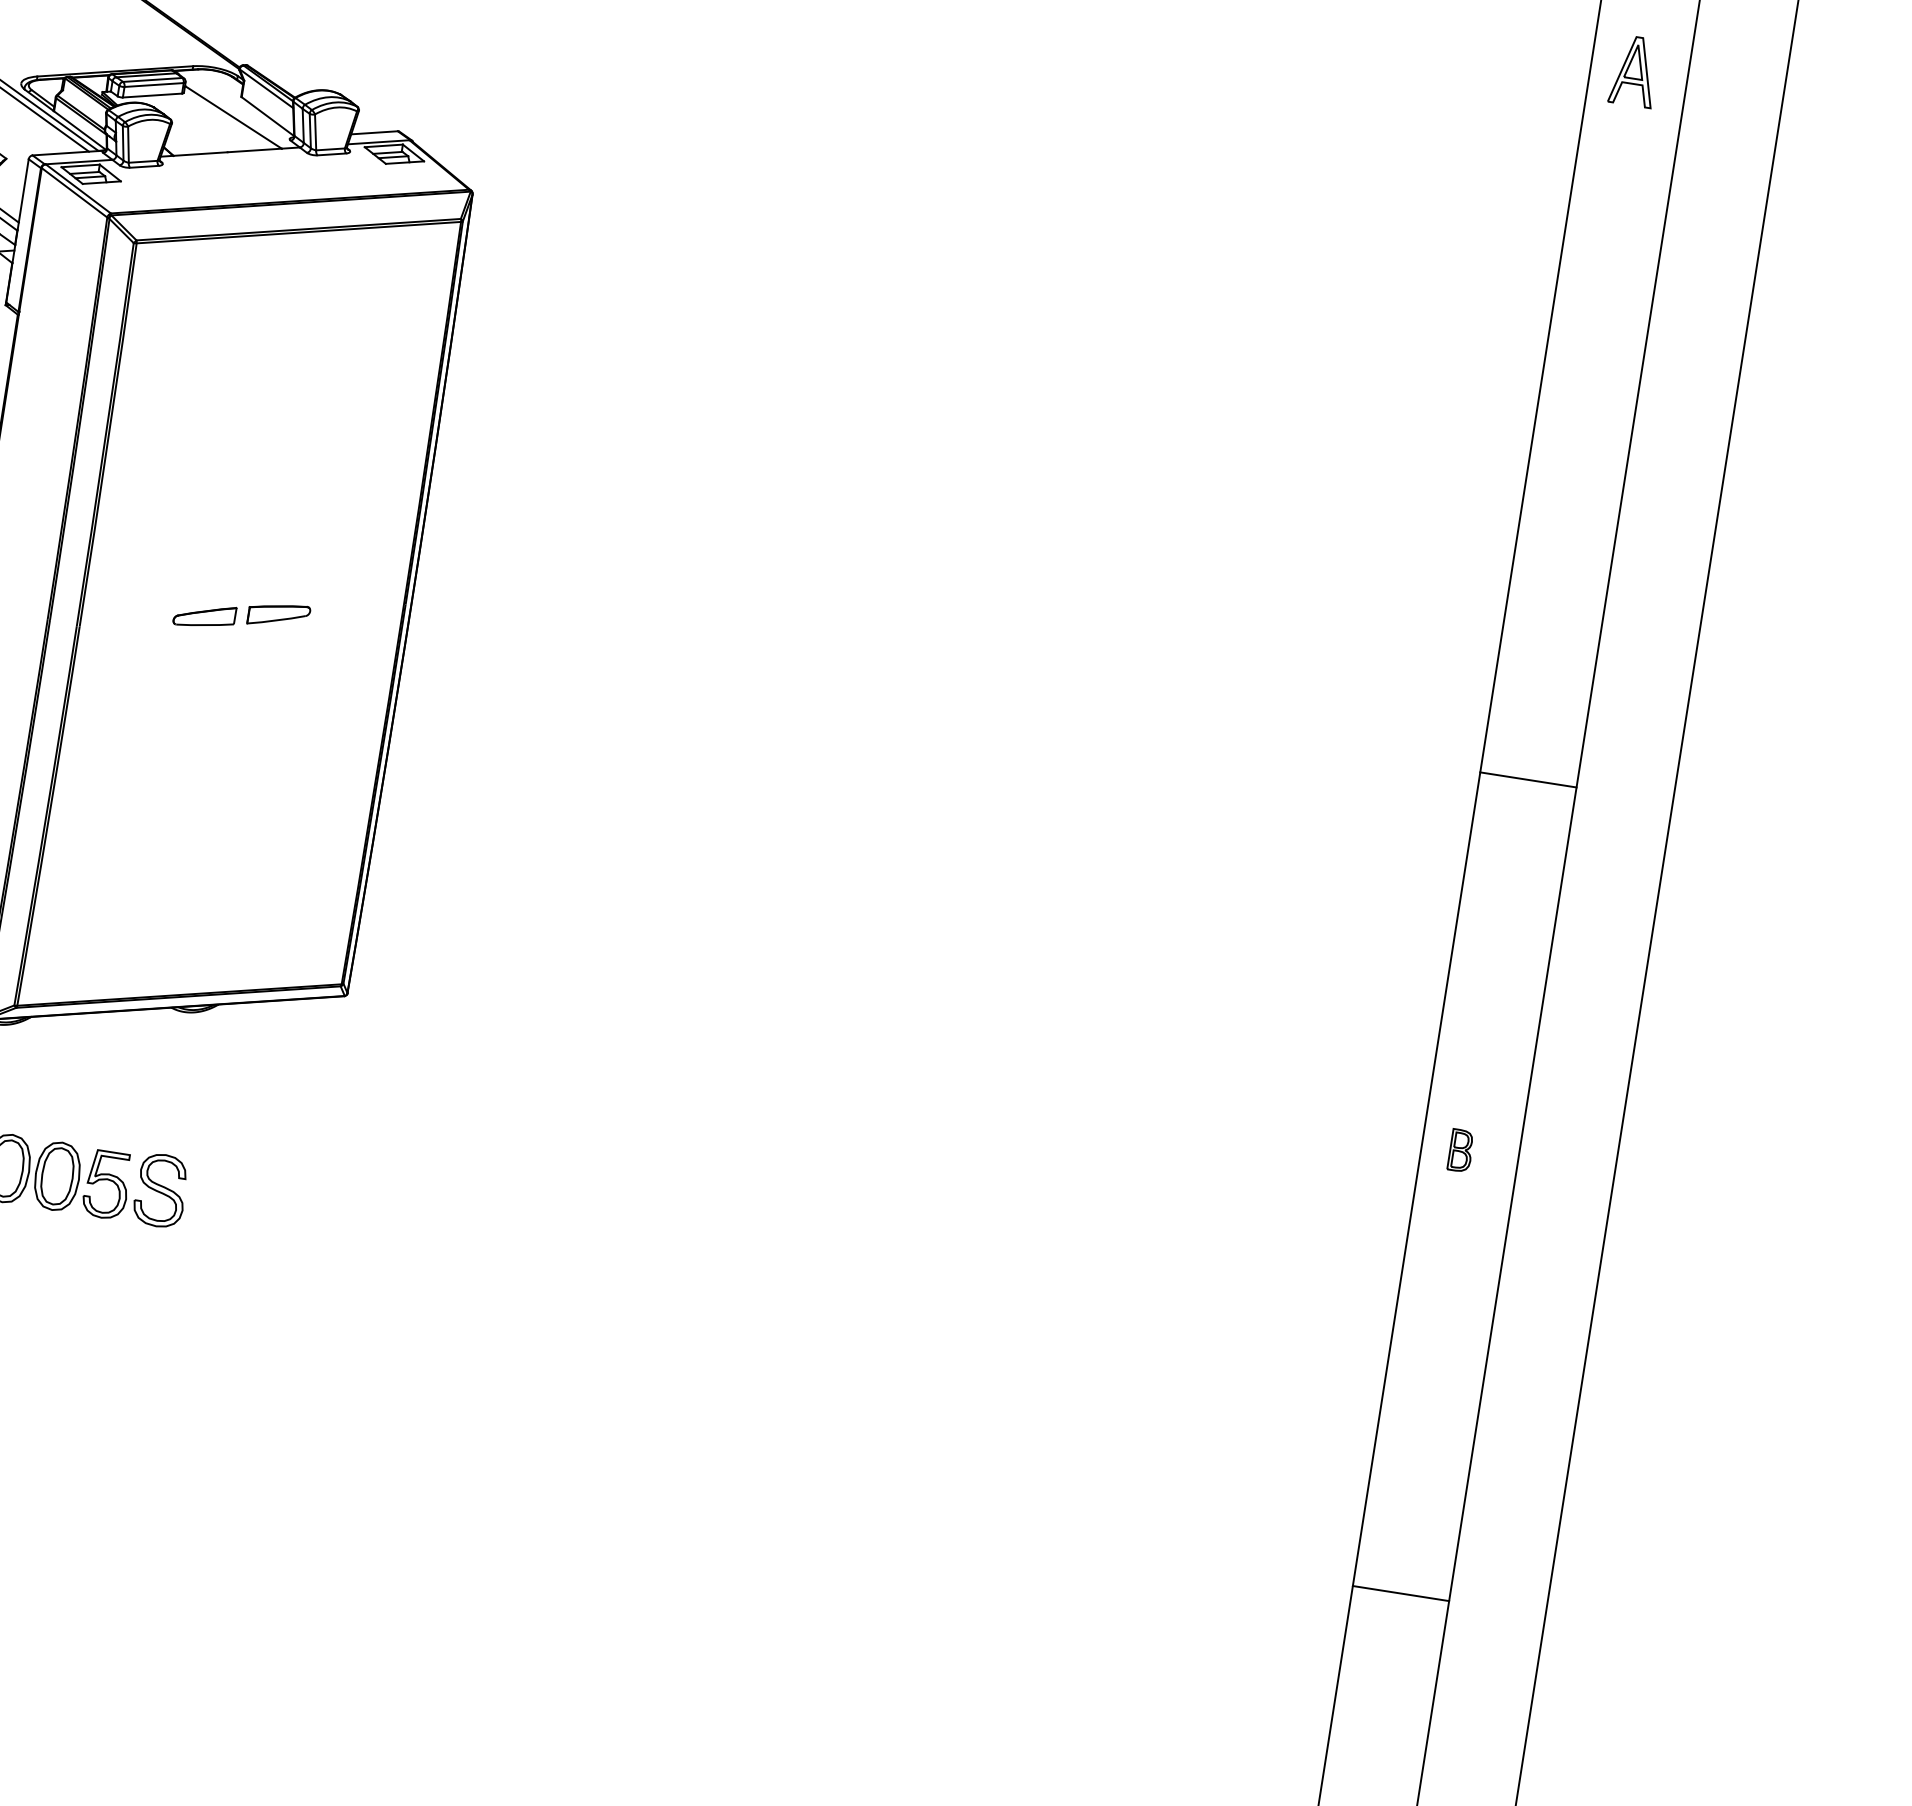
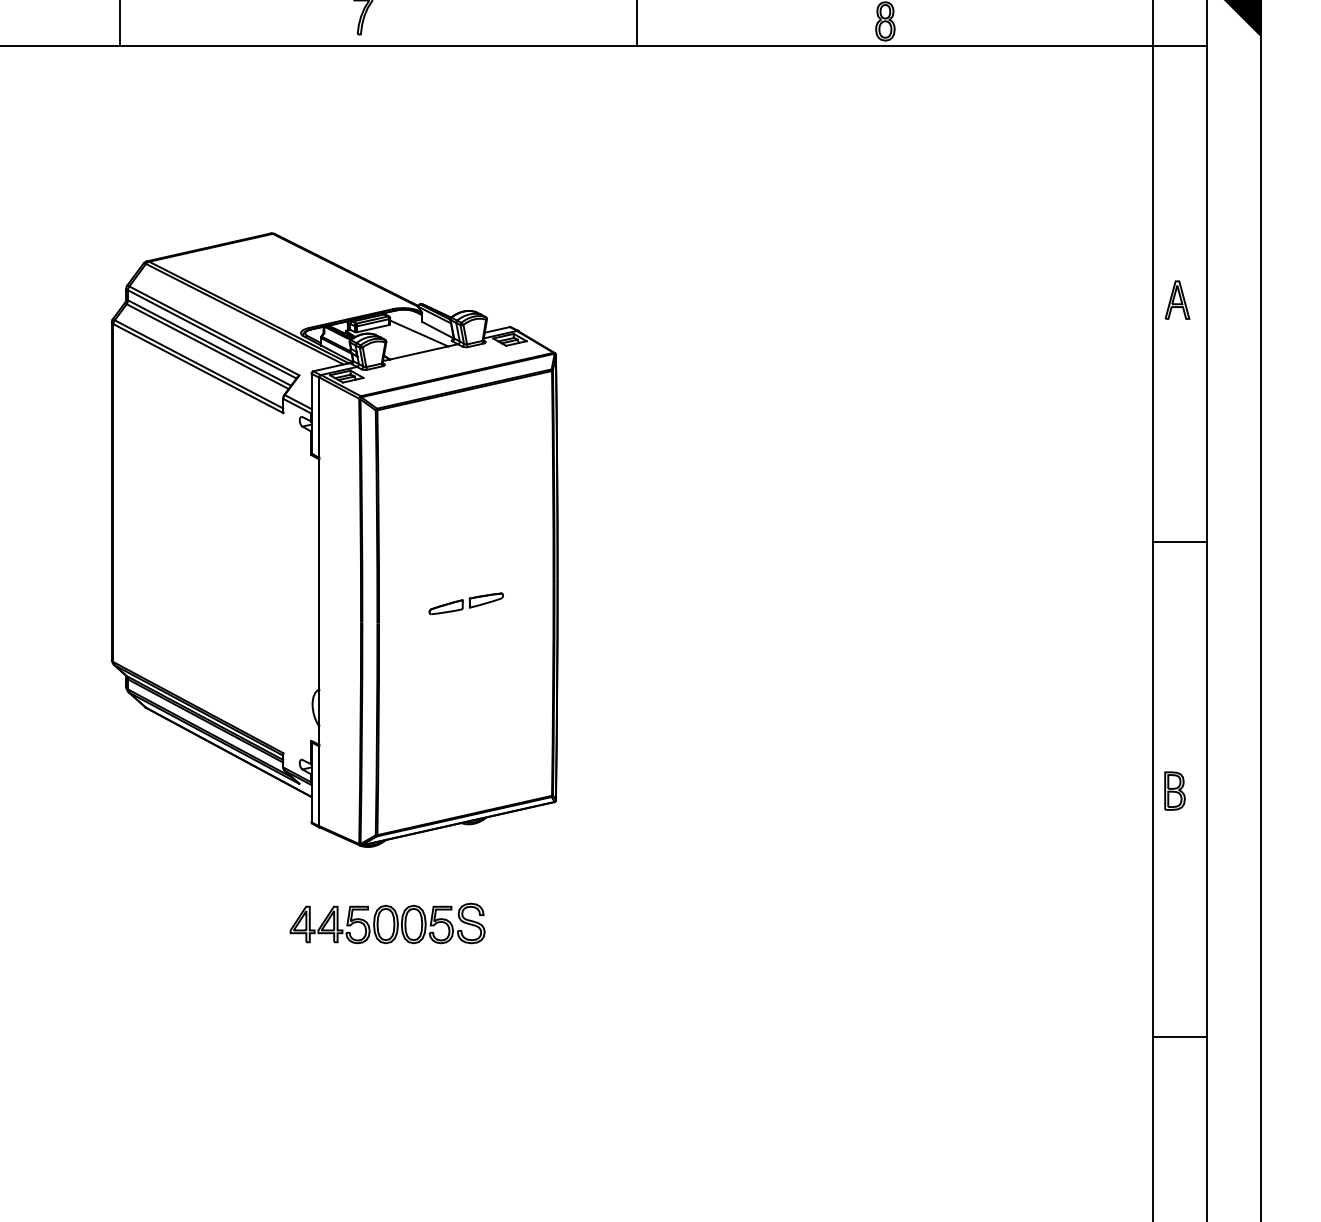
part: (1634, 70) -> (1177, 299), moved
line: (1527, 779) -> (1179, 541), moved
part: (1460, 1149) -> (1174, 790), size x1.67

